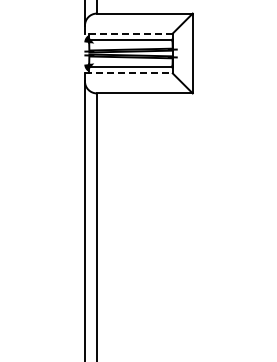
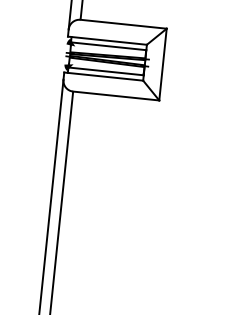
line: (128, 33) -> (107, 40), dashed -> solid
line: (128, 73) -> (103, 76), dashed -> solid

